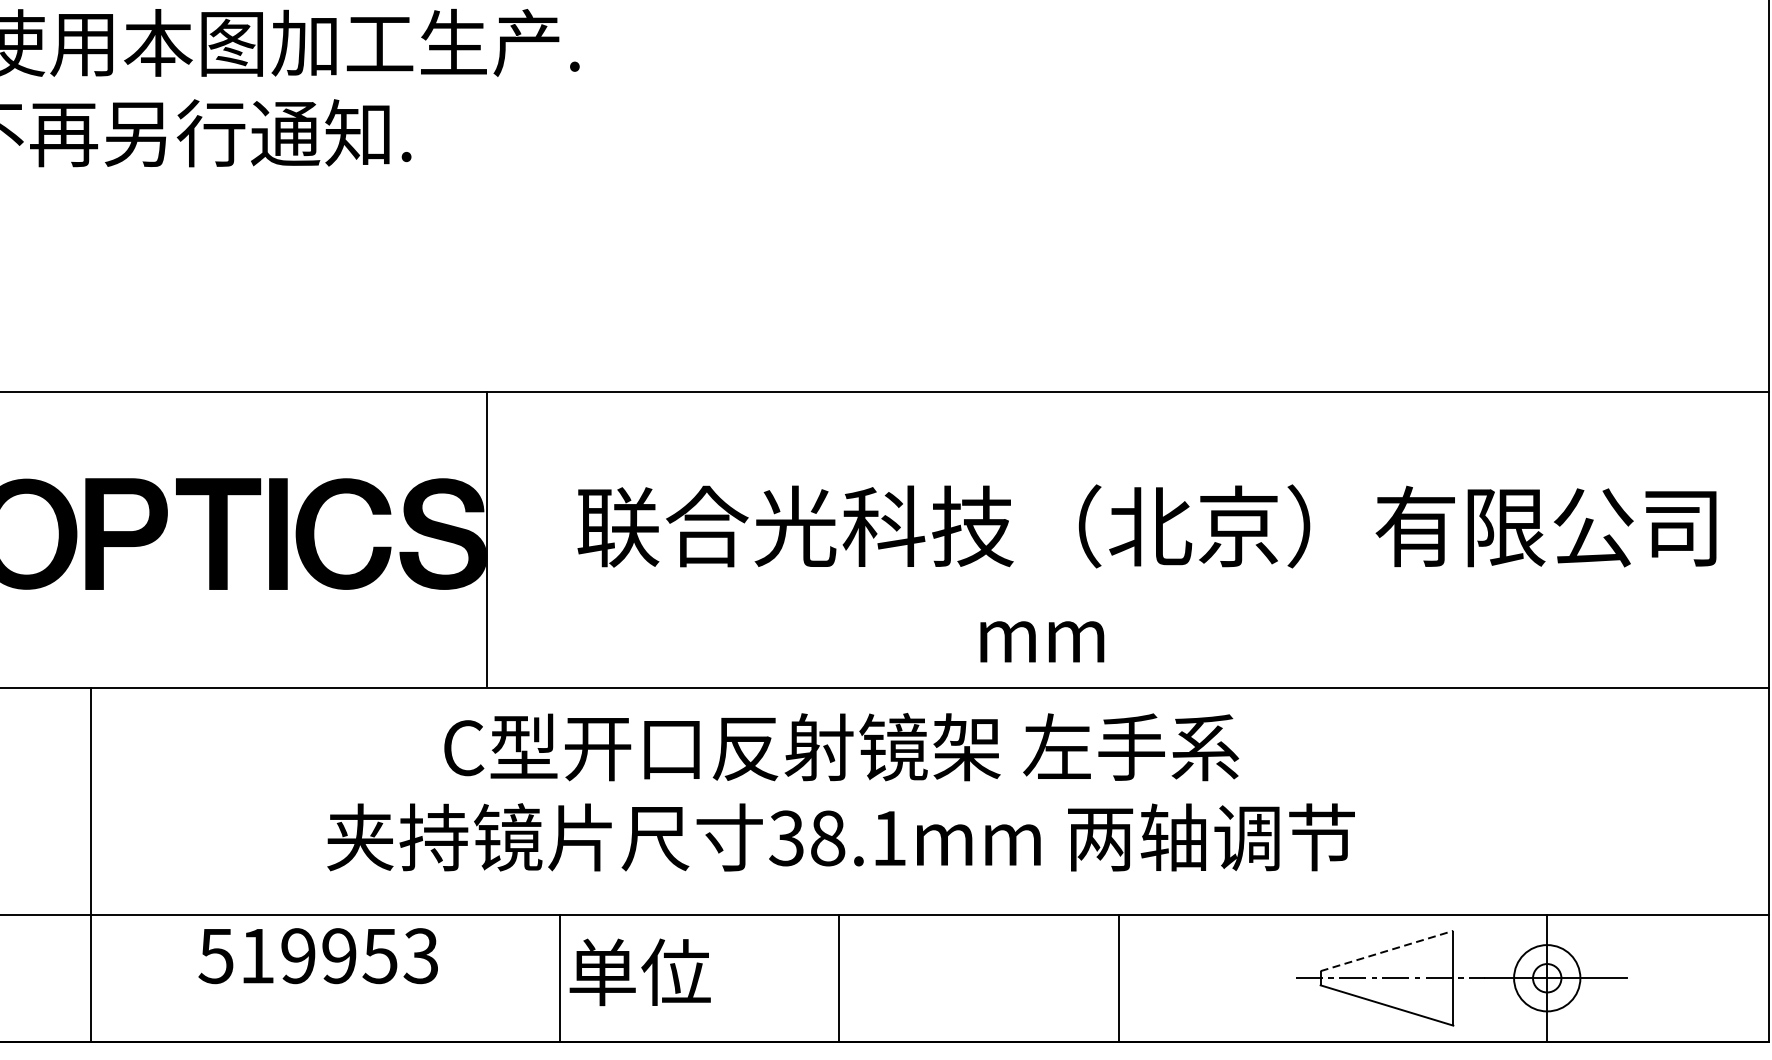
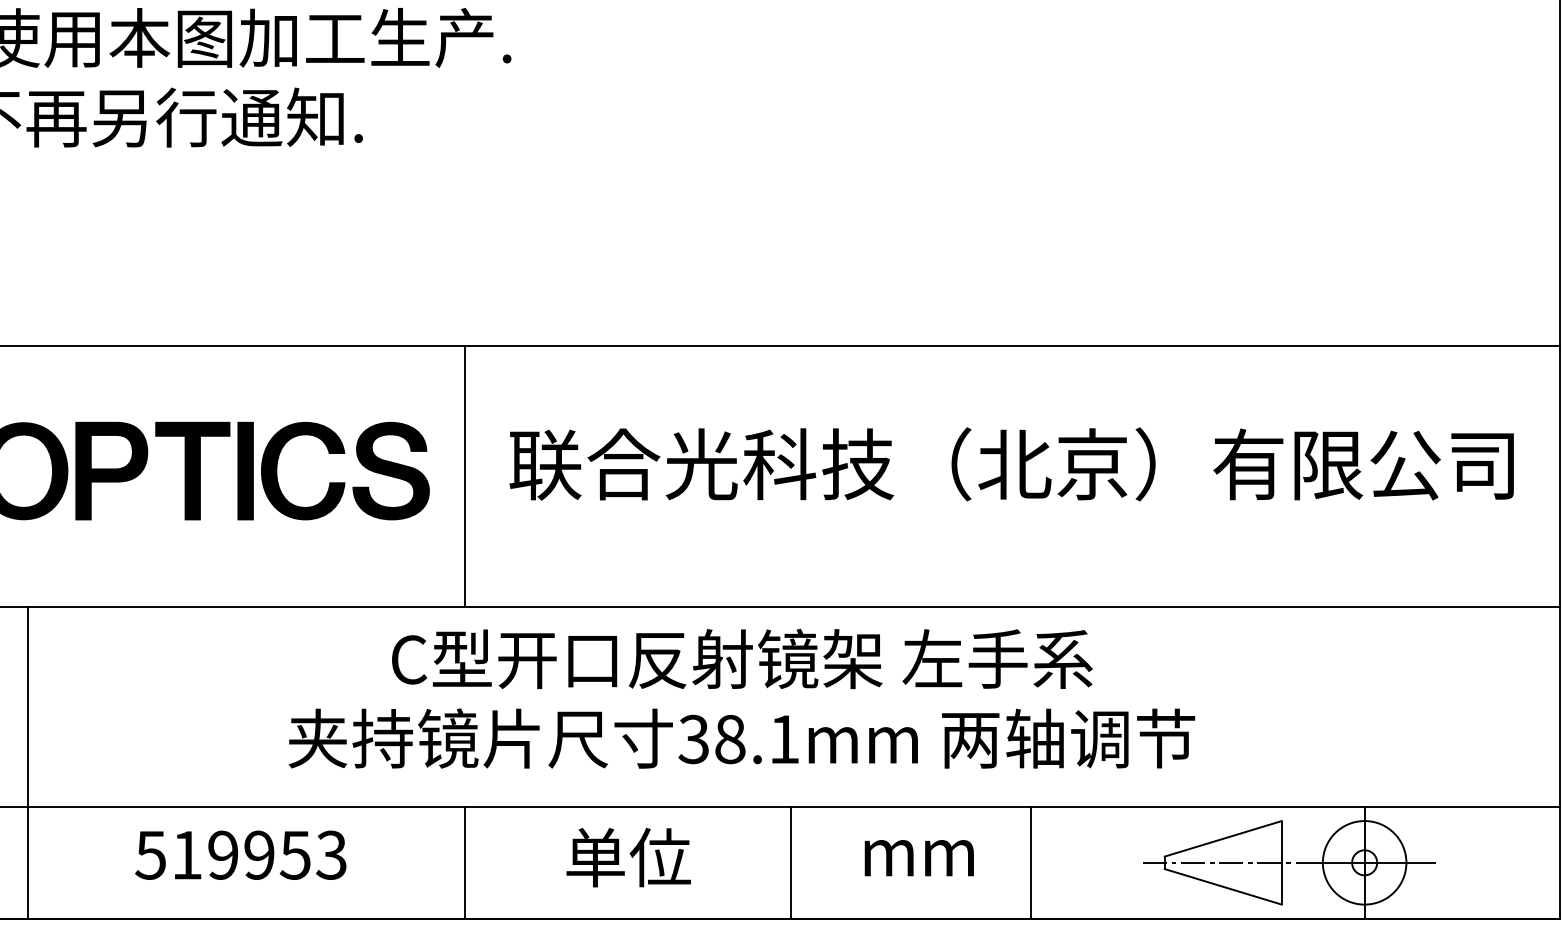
line: (486, 537) -> (464, 474), moved
text: (1041, 642) -> (918, 858), moved
line: (91, 864) -> (27, 762), moved
line: (1387, 950) -> (1223, 838), dashed -> solid
text: (317, 955) -> (240, 854), moved
text: (639, 972) -> (628, 857), moved
line: (559, 977) -> (464, 862), moved
line: (839, 977) -> (791, 862), moved
line: (1119, 977) -> (1031, 862), moved
circle: (1547, 977) -> (1364, 862), size x1.43

